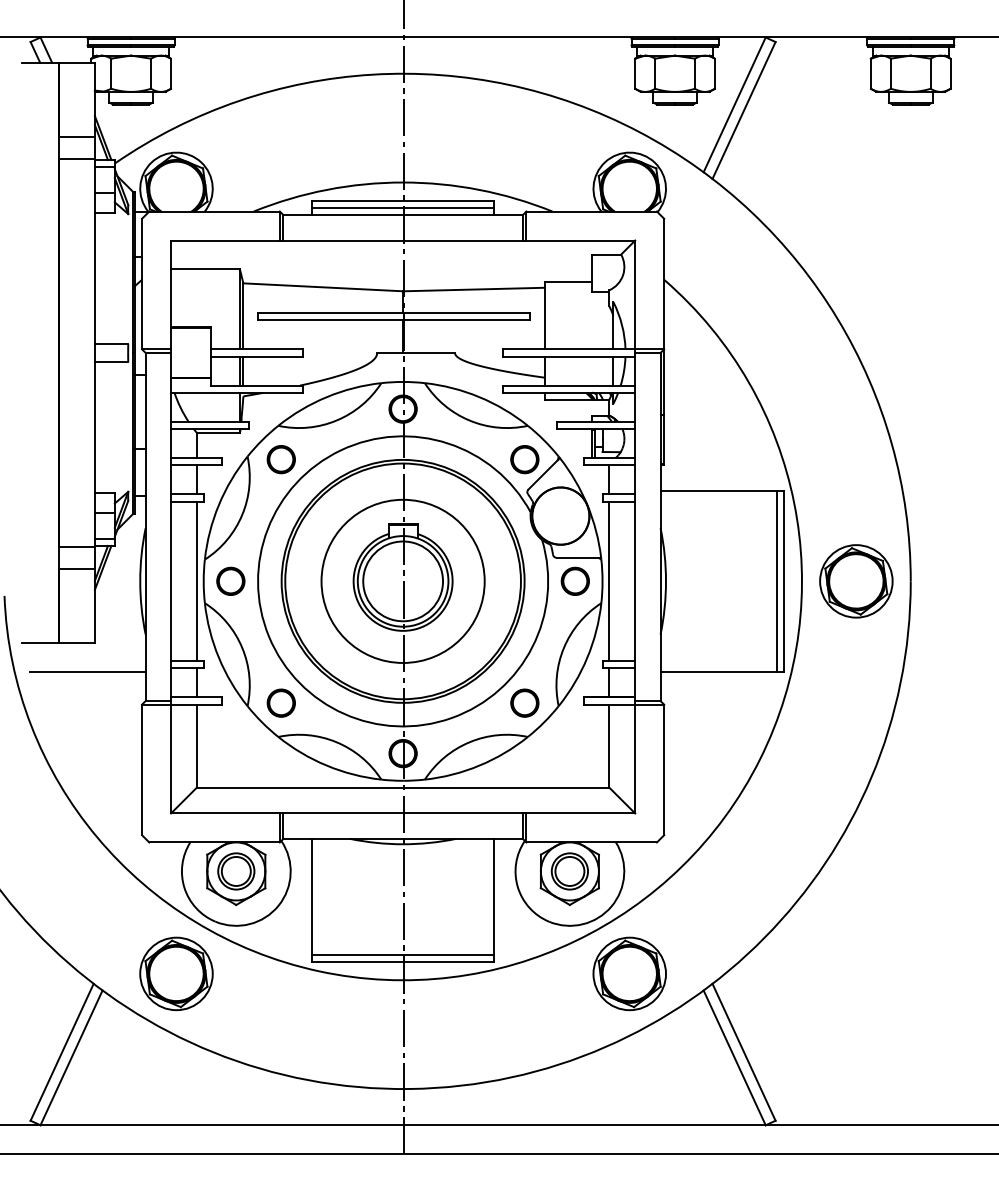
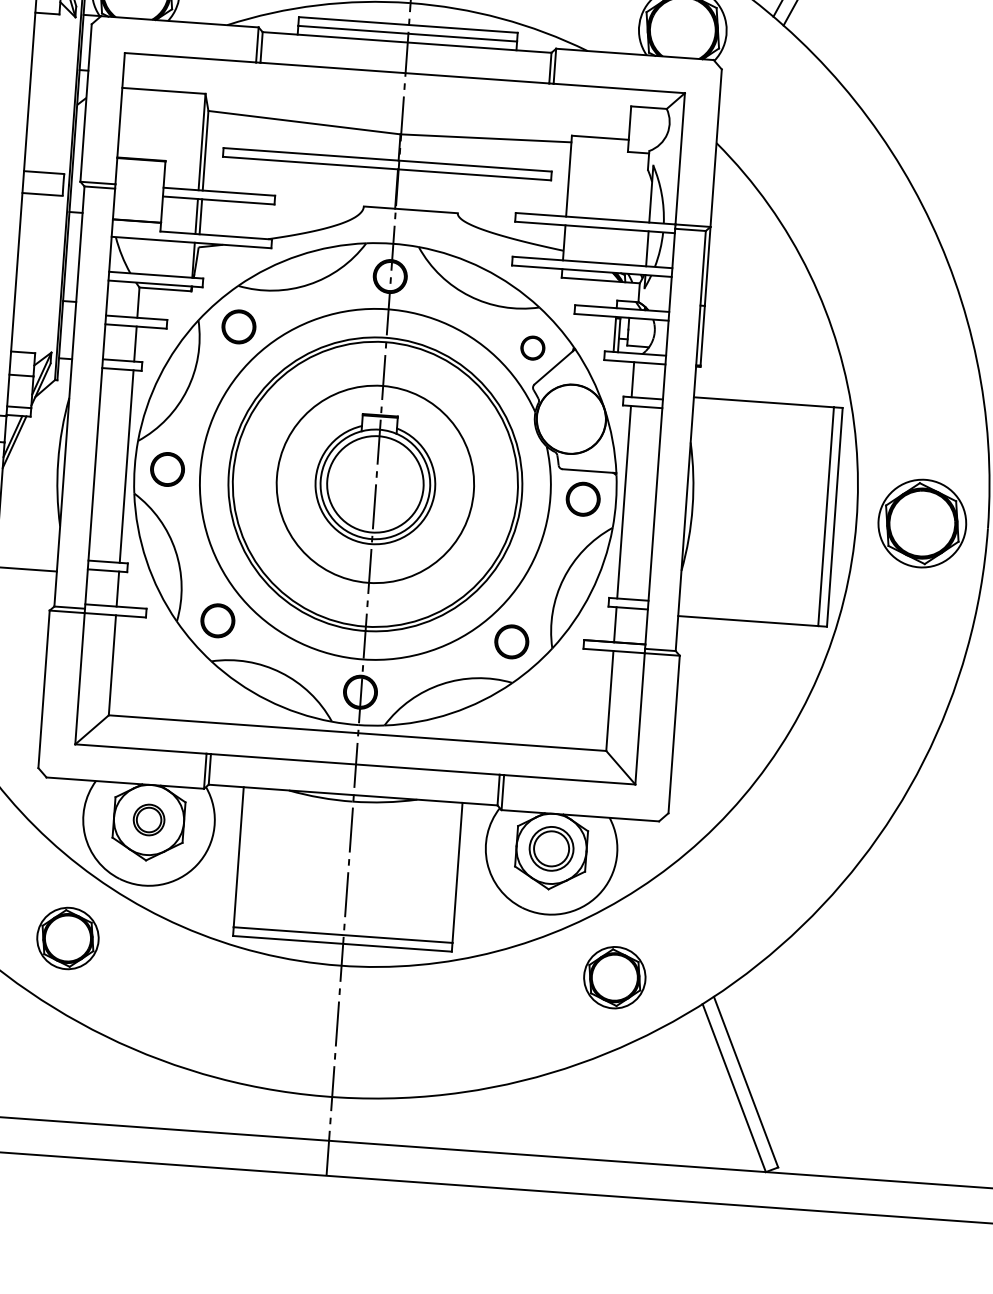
part: (524, 459) -> (532, 347), size x0.7
part: (236, 871) -> (149, 820), size x0.7
part: (176, 973) -> (68, 937), size x0.7
part: (629, 973) -> (614, 977), size x0.7

